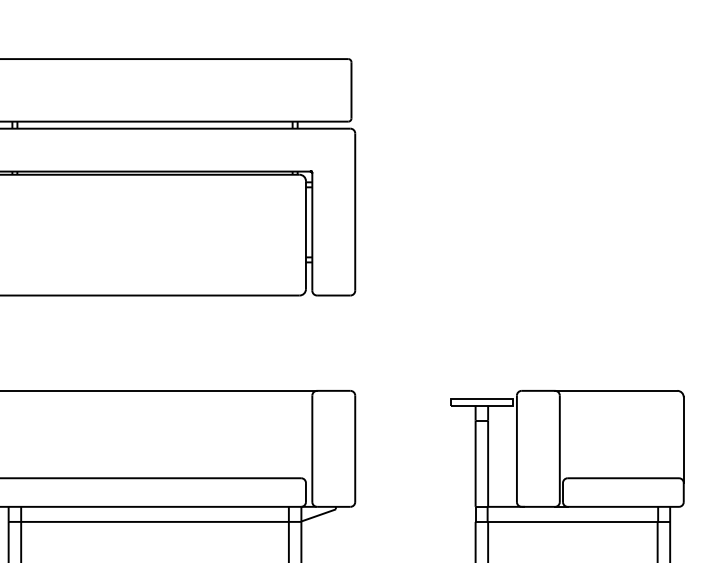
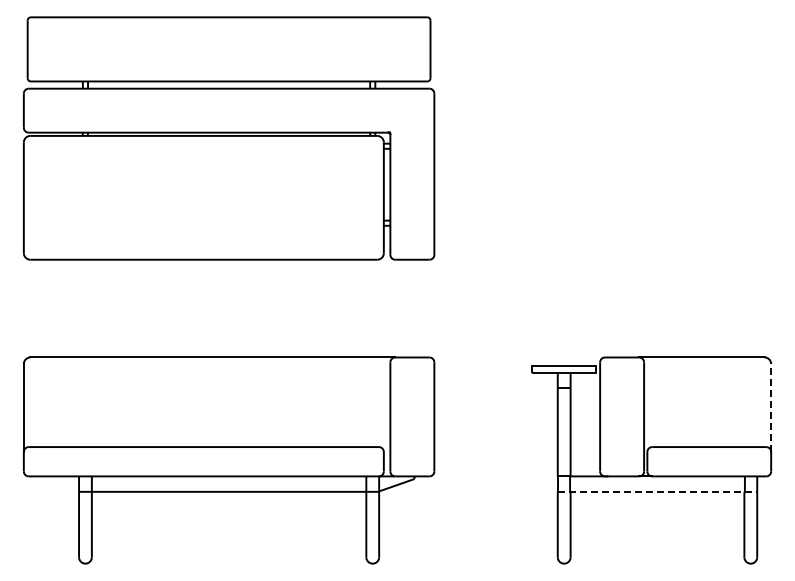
line: (684, 439) -> (771, 407), solid -> dashed
line: (572, 521) -> (657, 491), solid -> dashed

